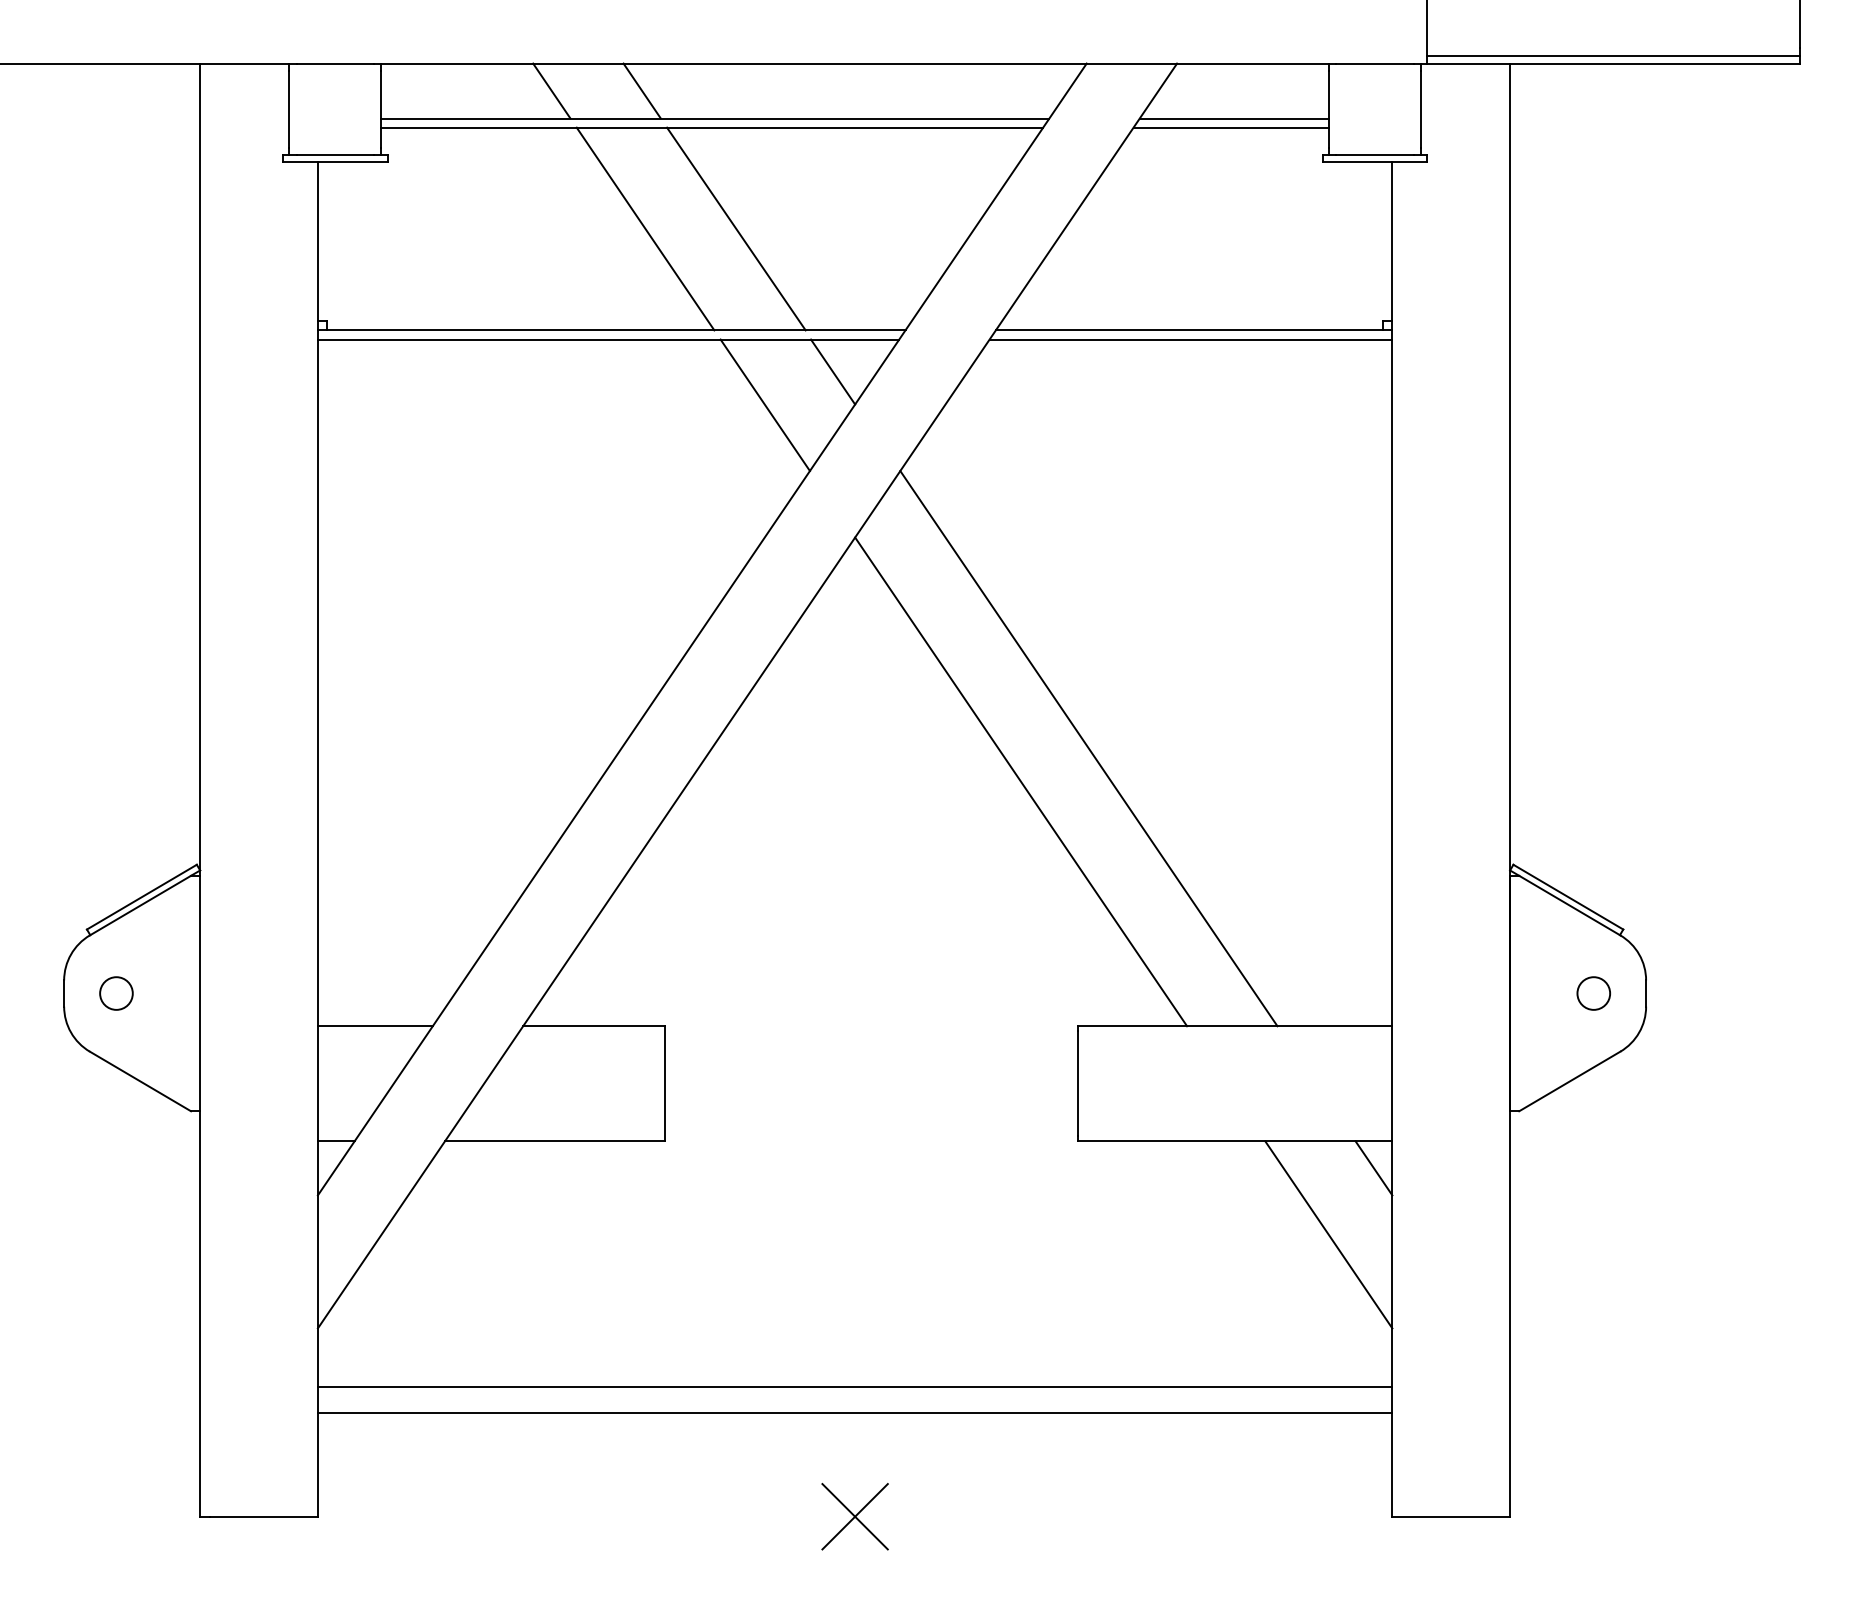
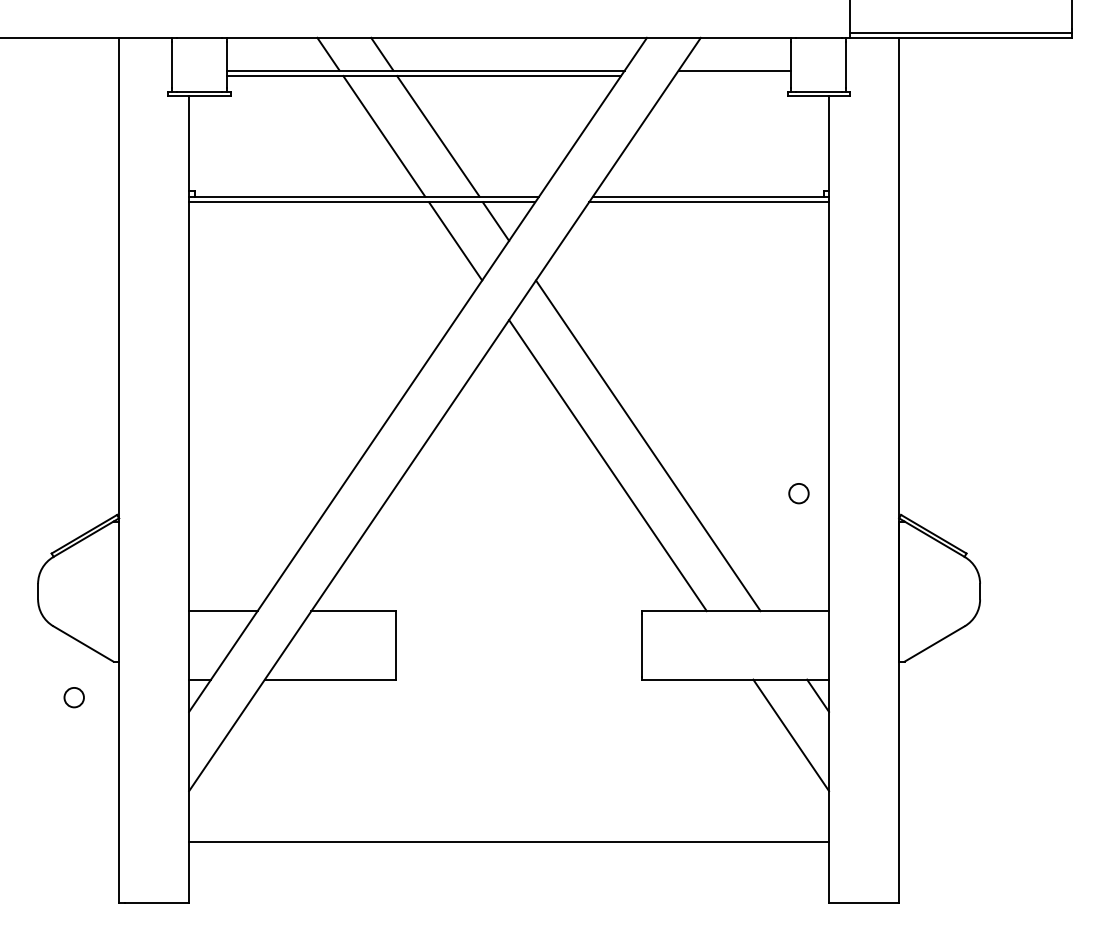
line: (1230, 128) -> (732, 76), removed
circle: (115, 993) -> (73, 697), moved
circle: (1593, 993) -> (798, 493), moved
line: (855, 1387) -> (509, 826), removed
part: (854, 1515) -> (508, 902), removed

